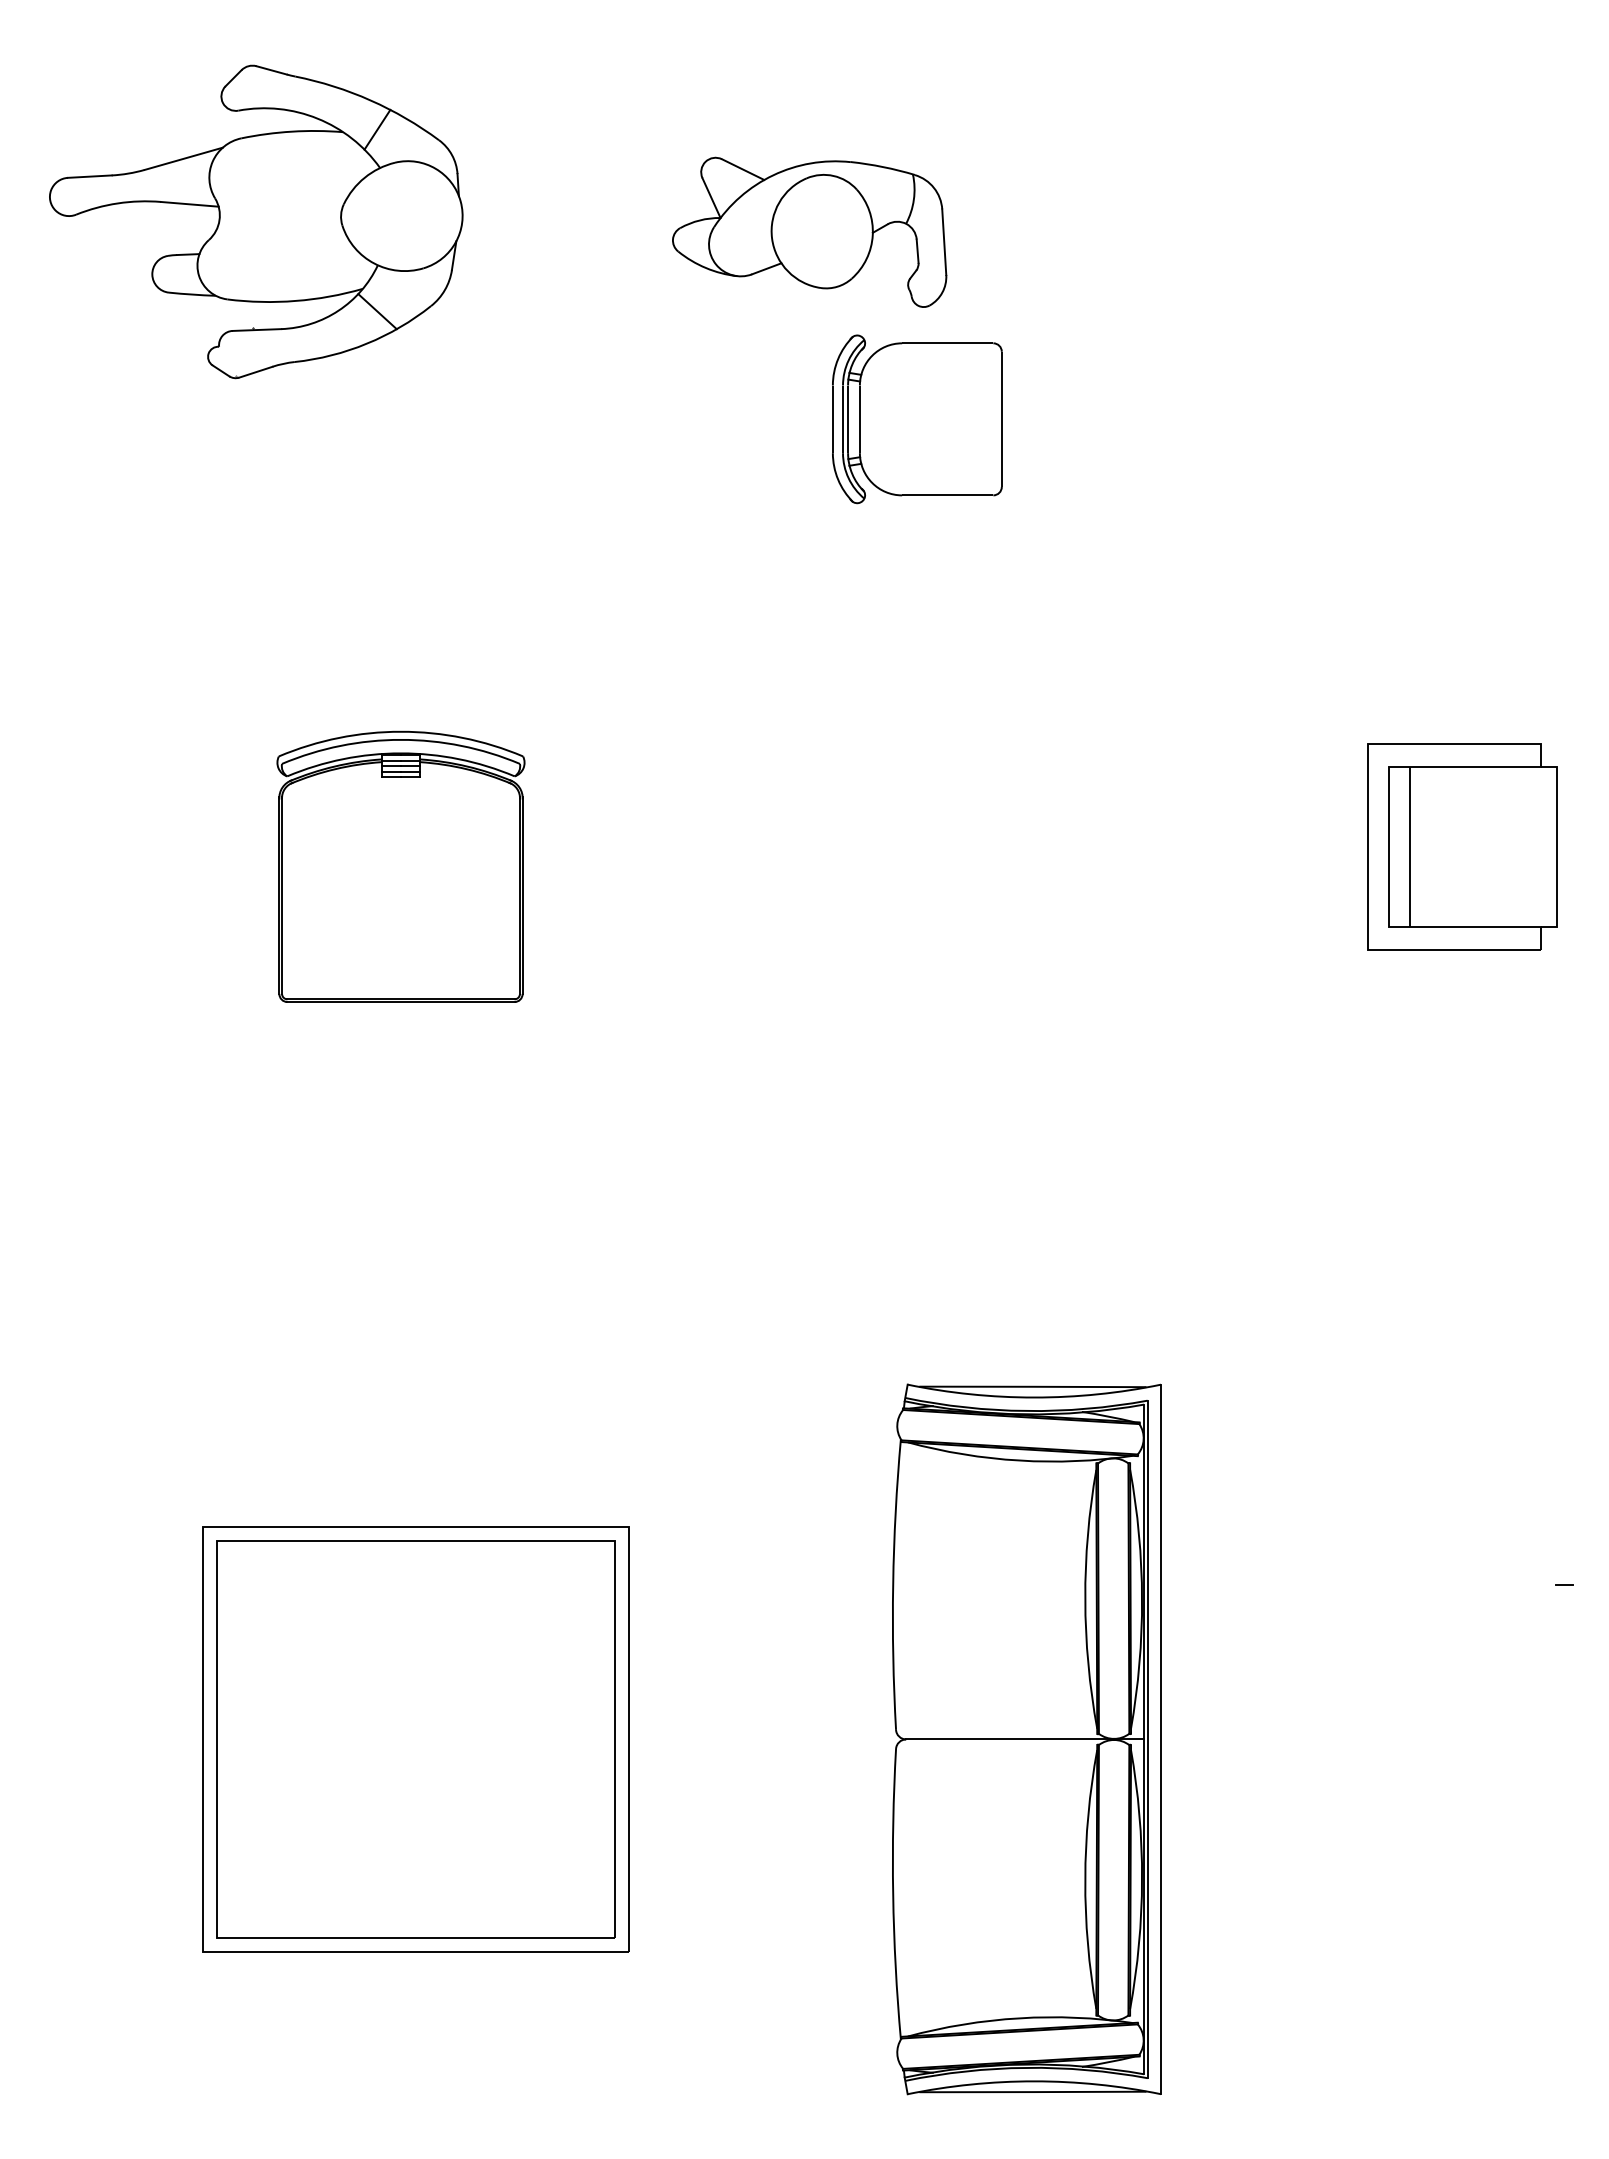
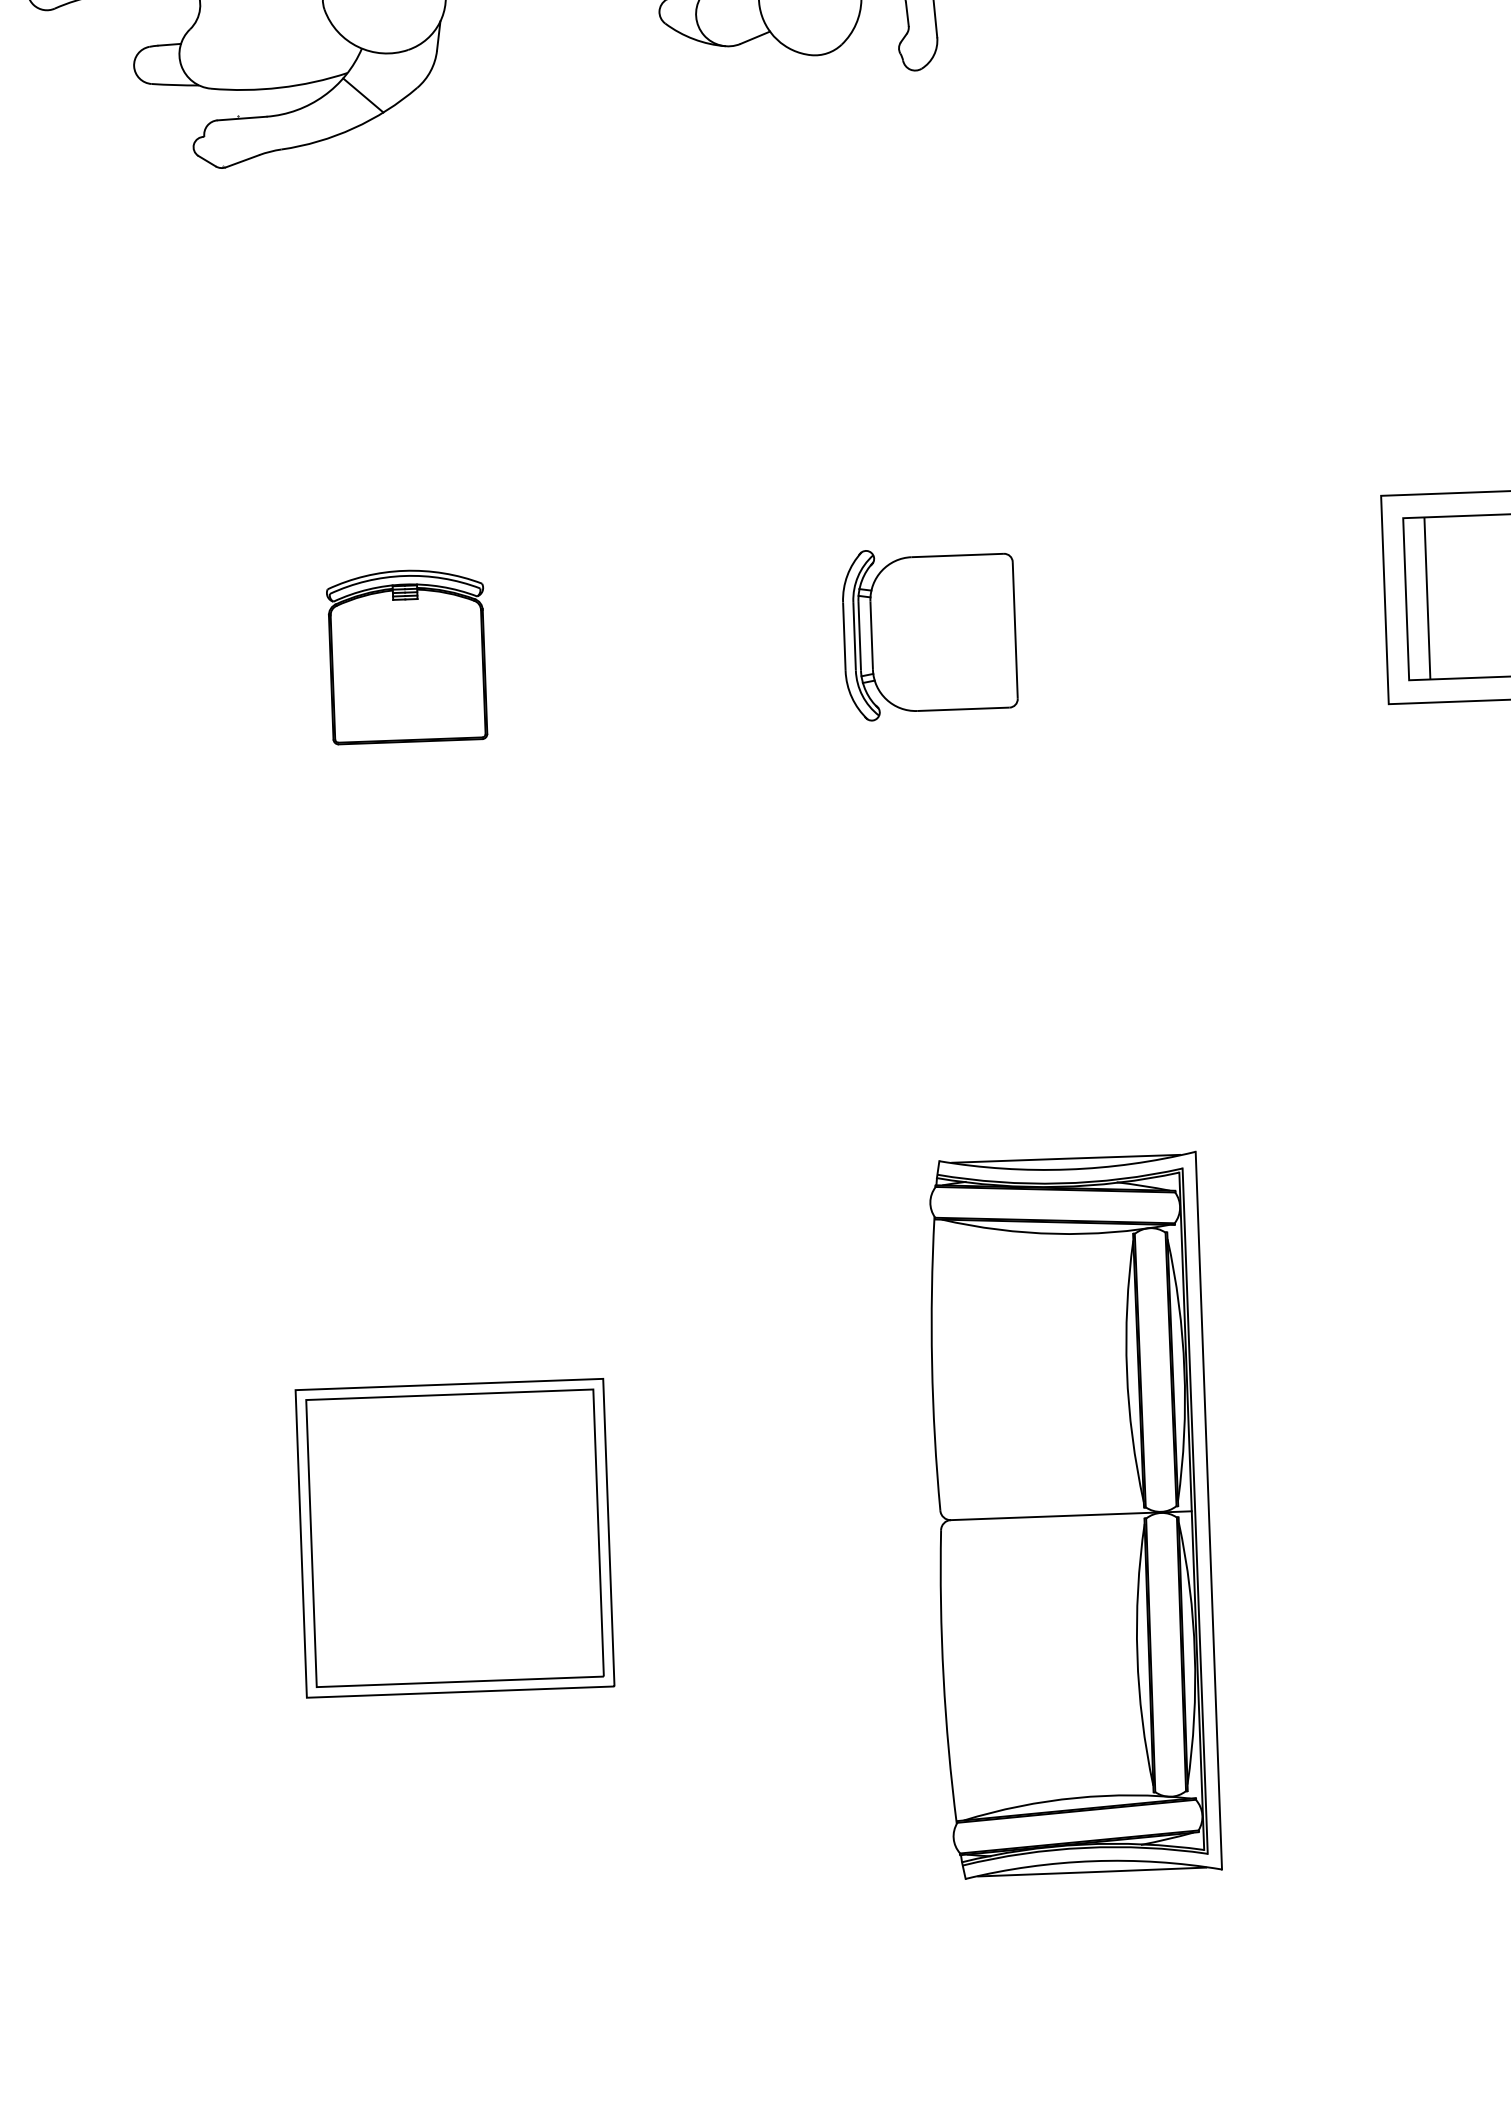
part: (917, 419) -> (929, 633), moved
part: (400, 866) -> (407, 655), size x0.62
part: (415, 1738) -> (454, 1537), size x0.71

